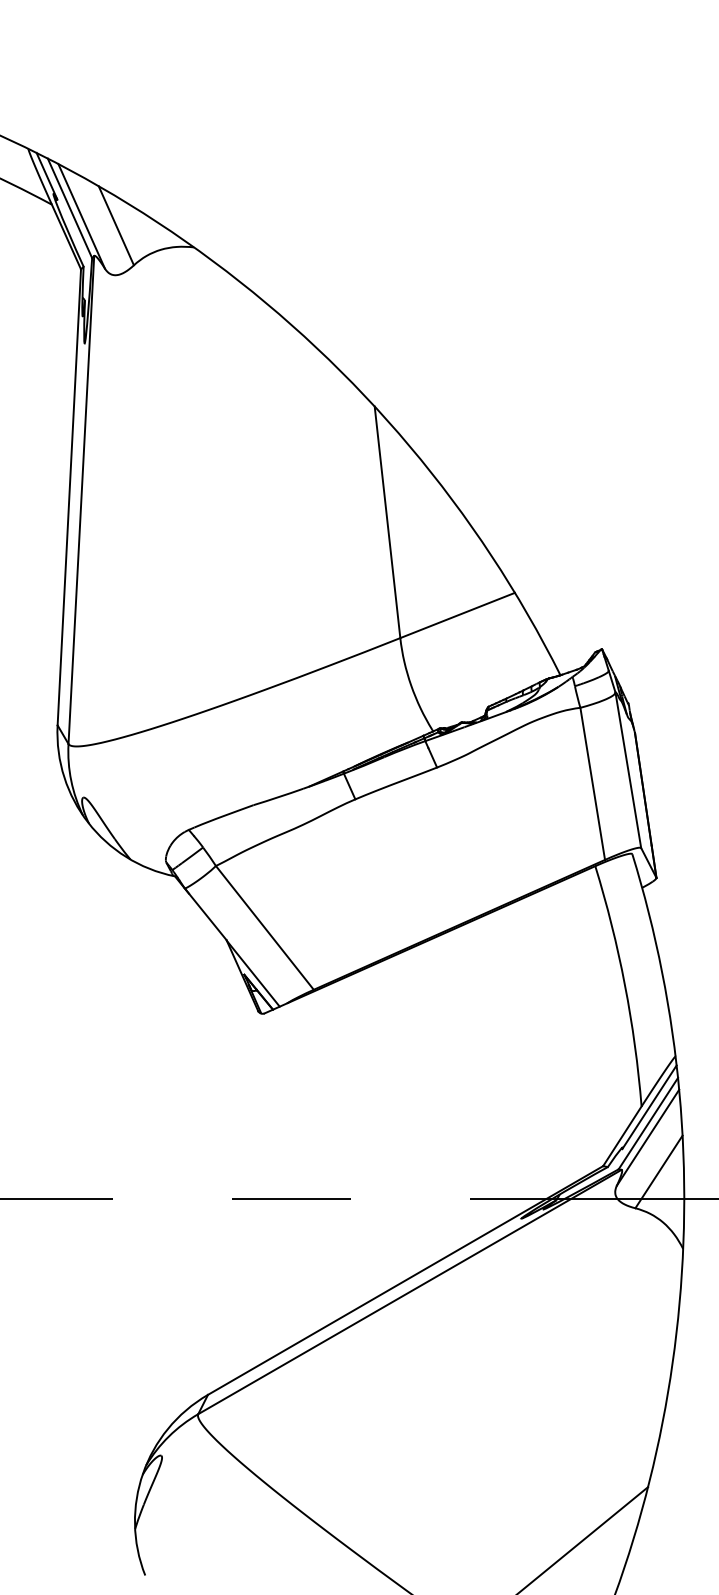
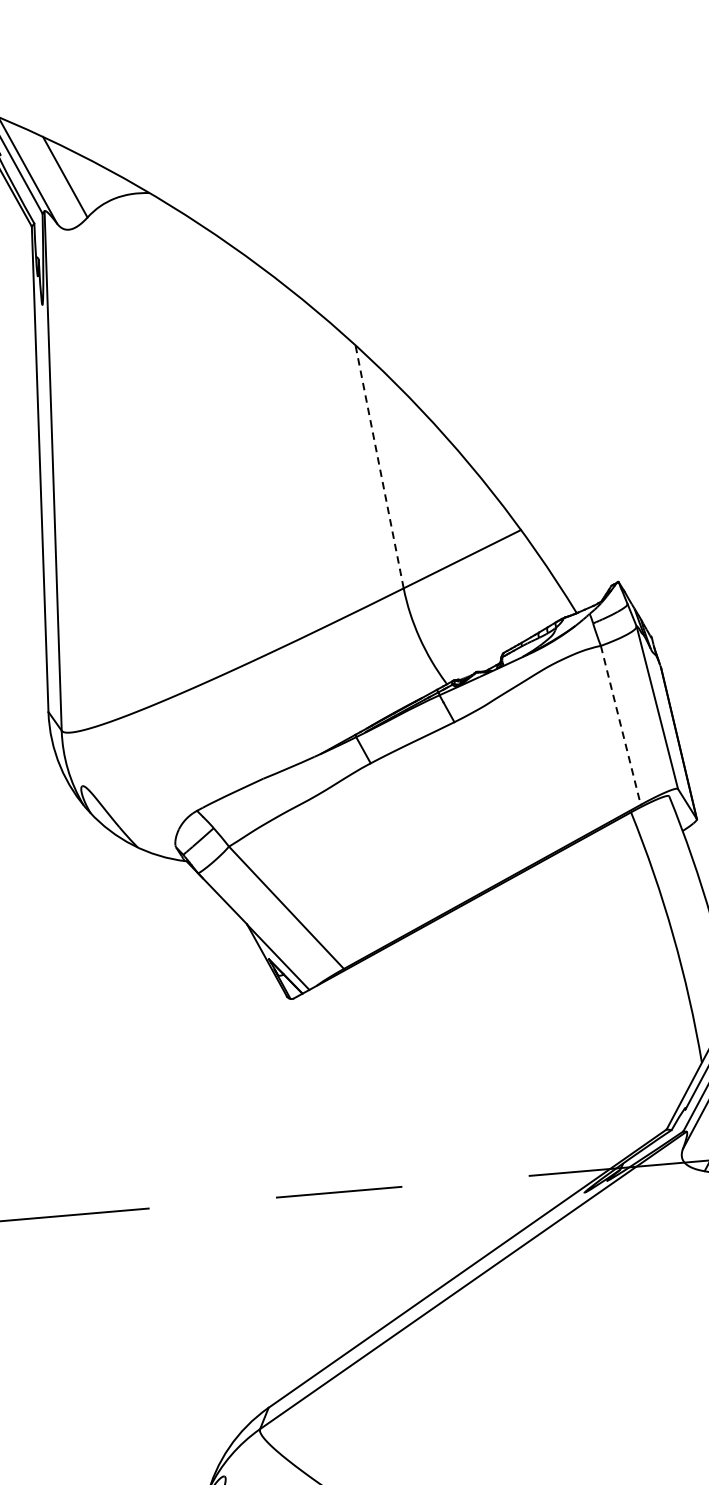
line: (387, 521) -> (379, 465), solid -> dashed
line: (592, 784) -> (620, 726), solid -> dashed

